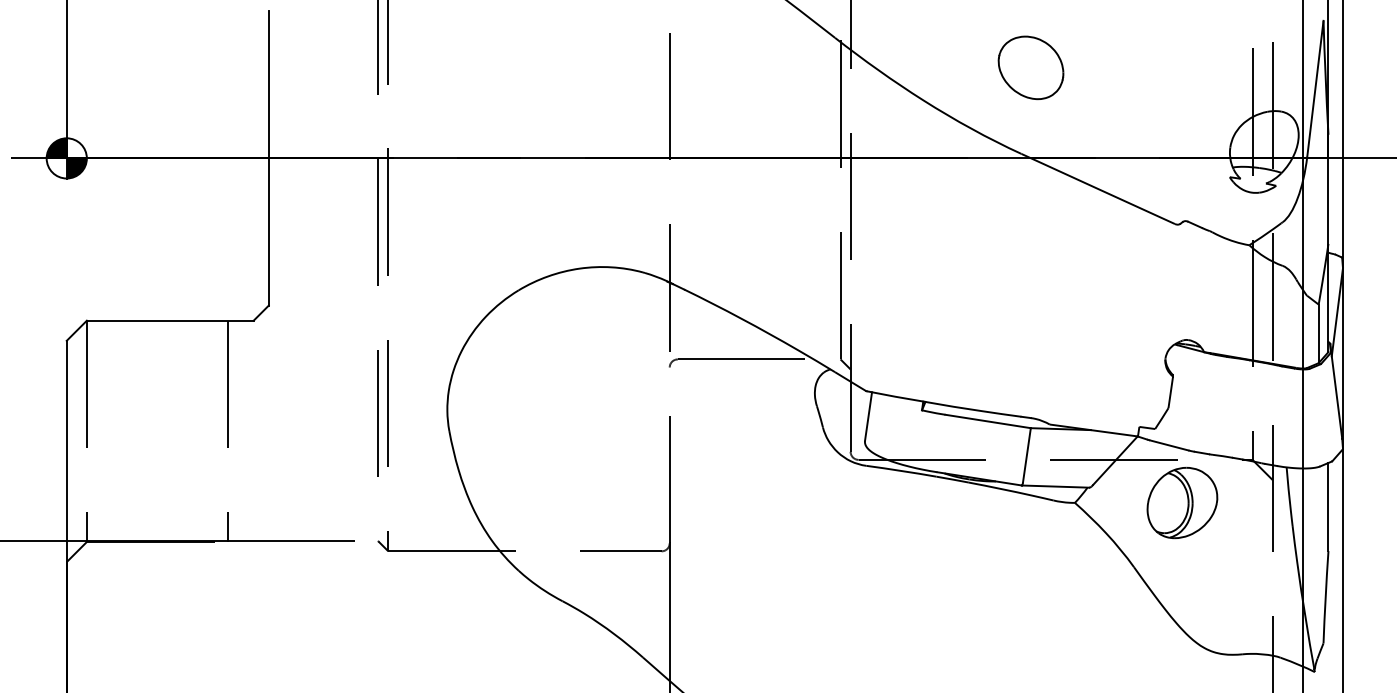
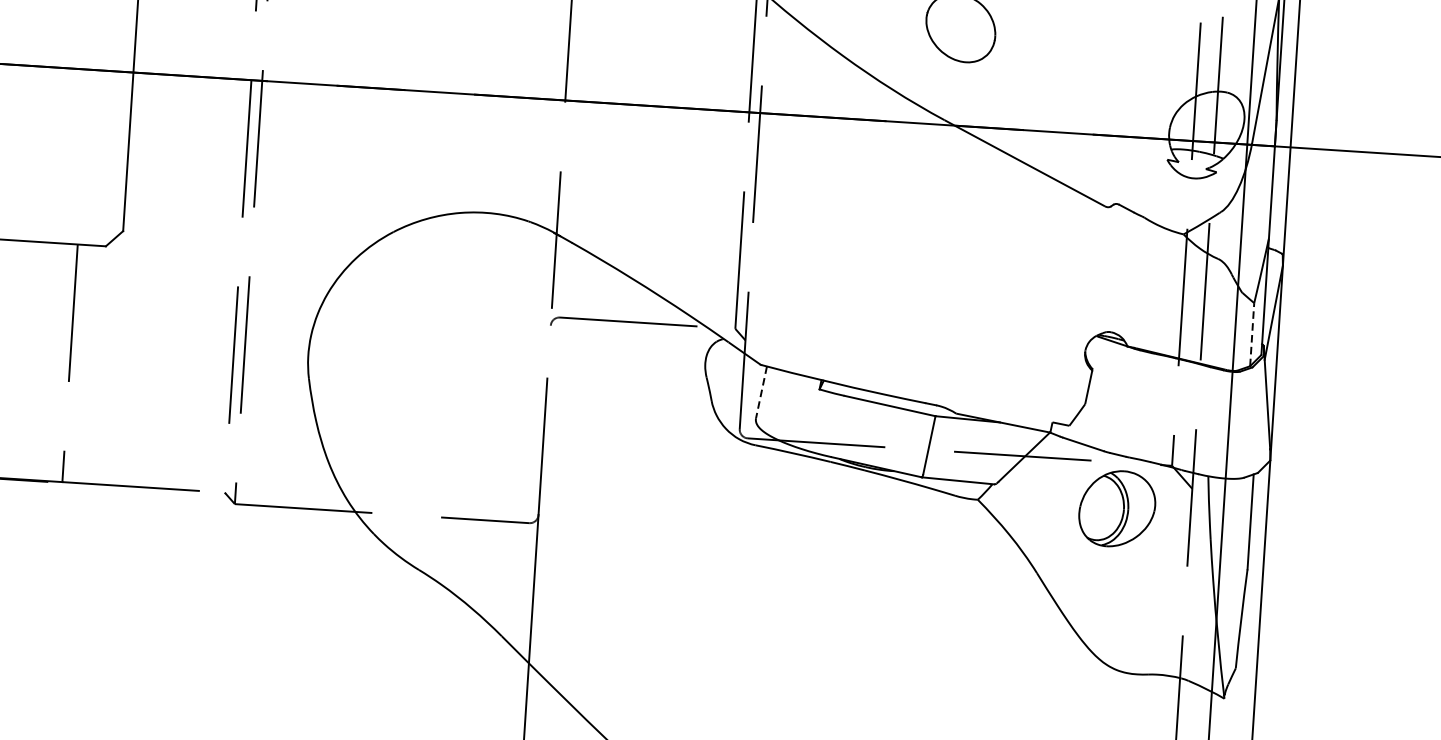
line: (1318, 333) -> (1251, 334), solid -> dashed
line: (868, 416) -> (761, 392), solid -> dashed
part: (1182, 502) -> (1117, 508), moved

